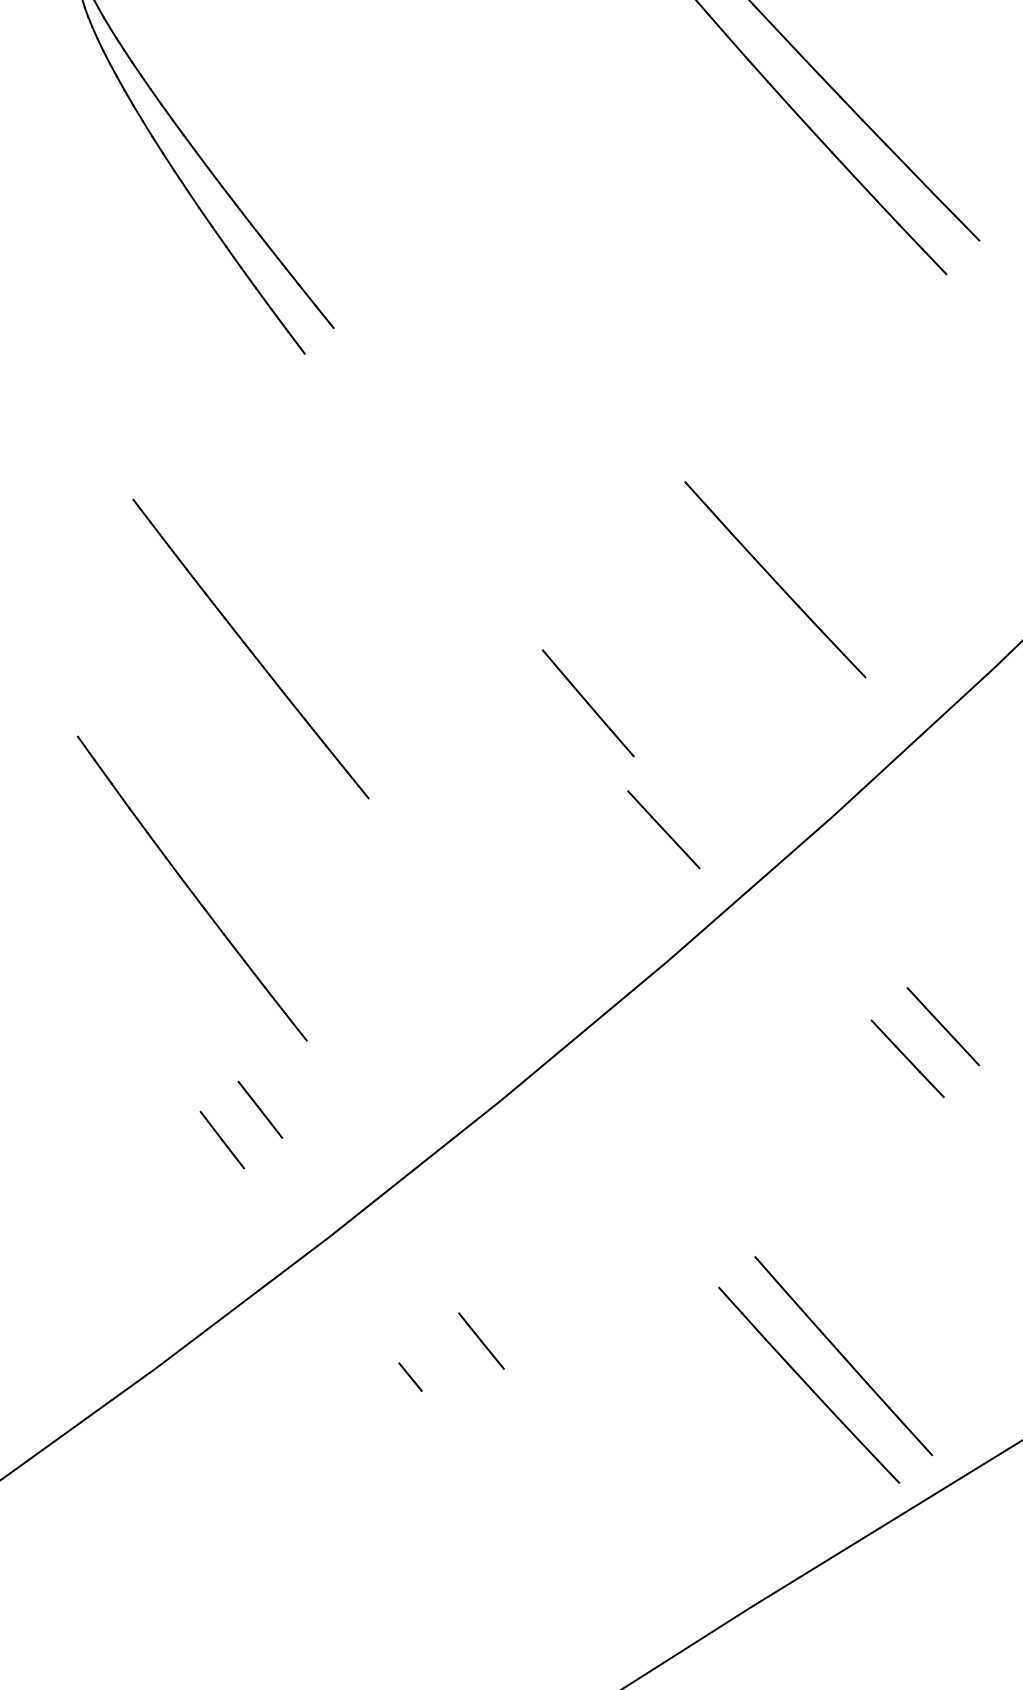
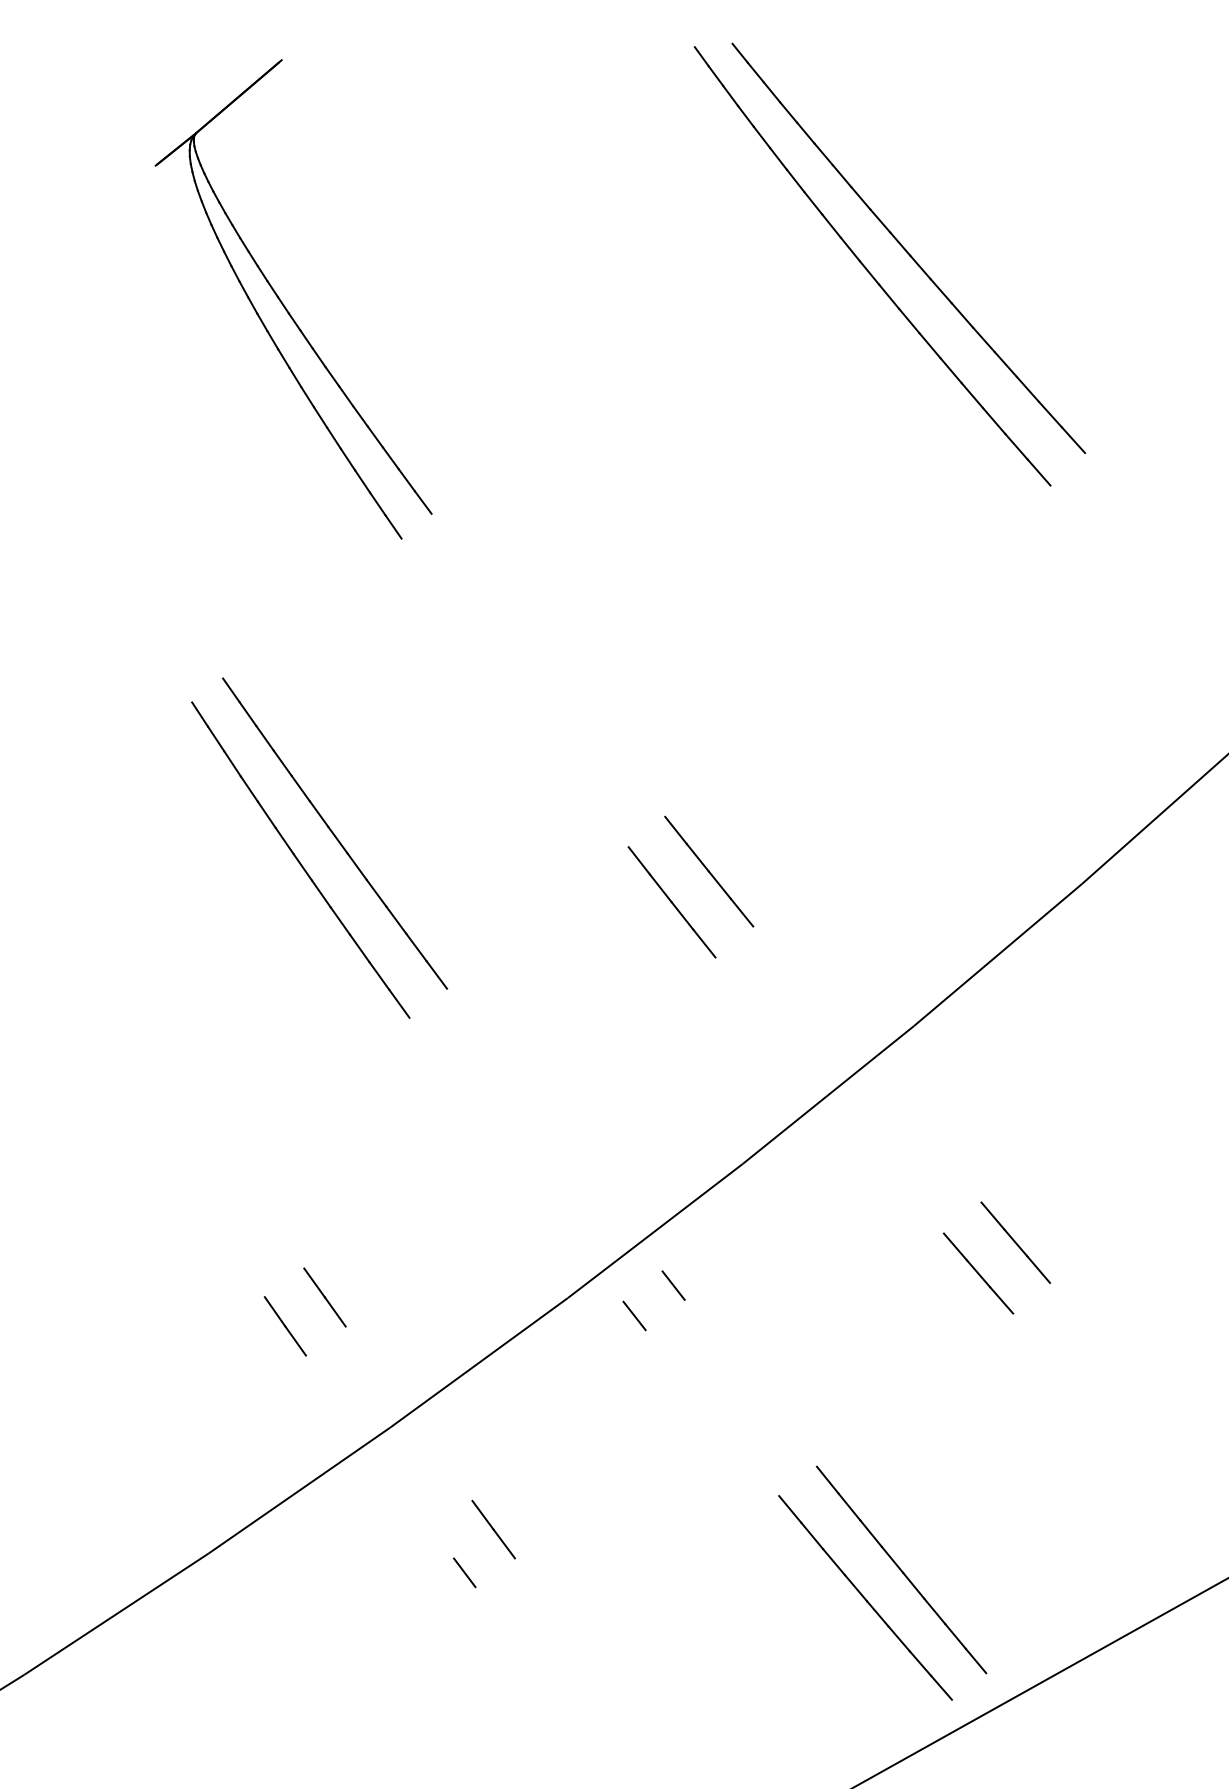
part: (775, 579) -> (865, 785), removed
line: (624, 671) -> (709, 871), added
line: (663, 829) -> (742, 1032), removed
part: (191, 888) -> (300, 859), moved
line: (605, 1083) -> (673, 1285), added
line: (568, 1114) -> (634, 1315), added
line: (481, 1341) -> (493, 1529), moved

